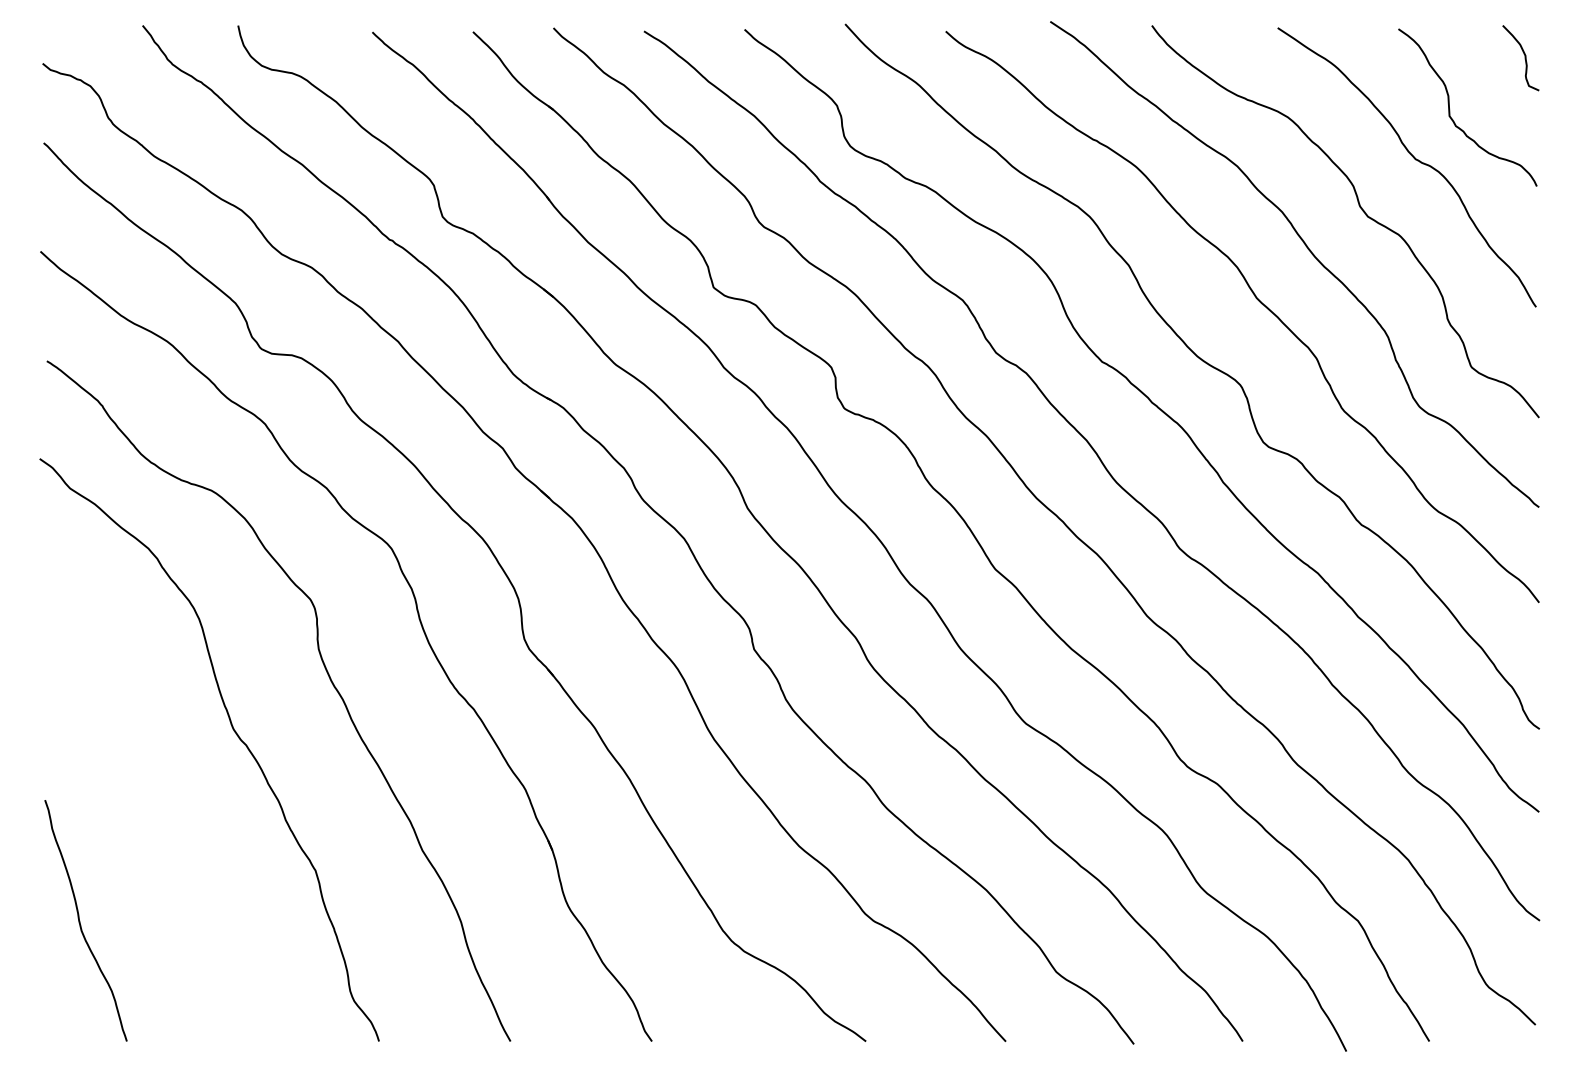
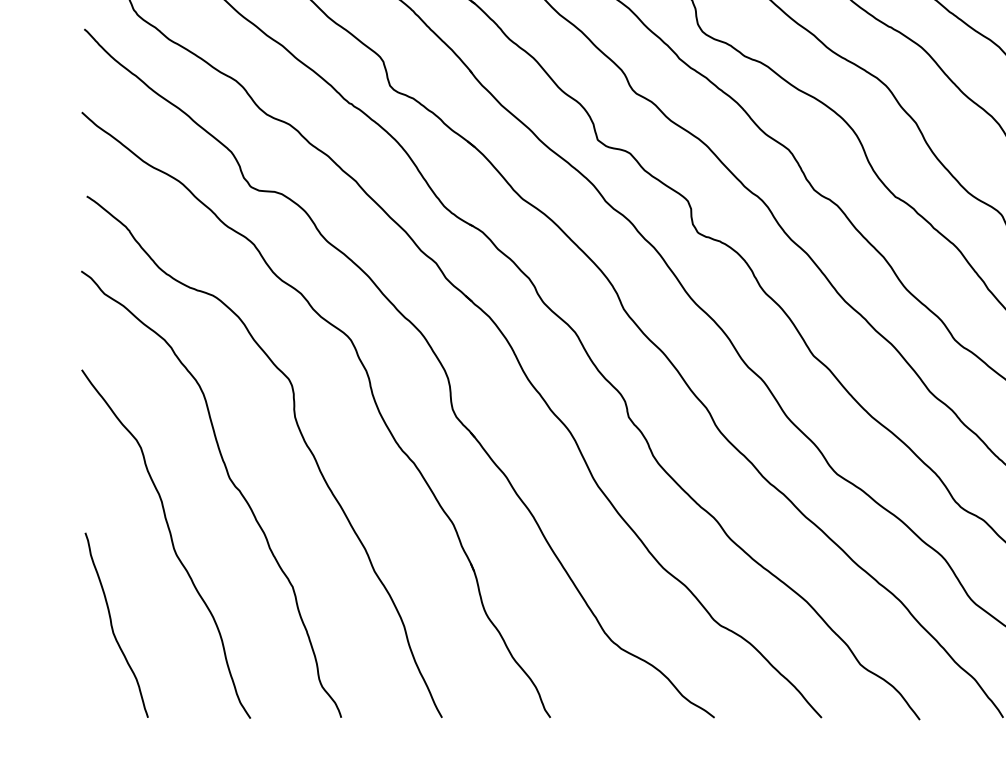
curve: (157, 812) -> (171, 542), added

